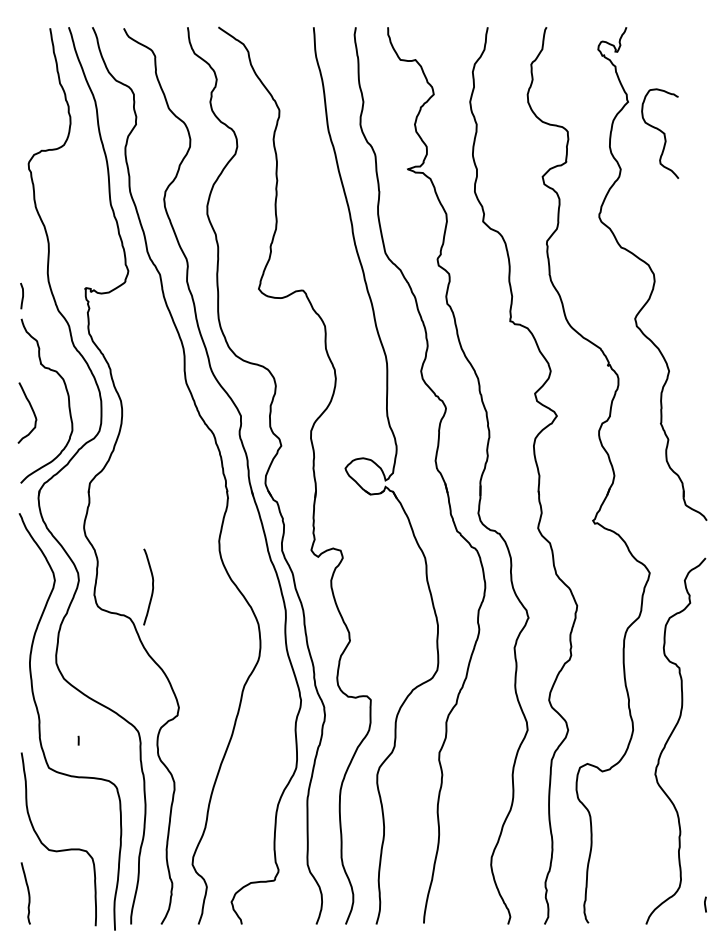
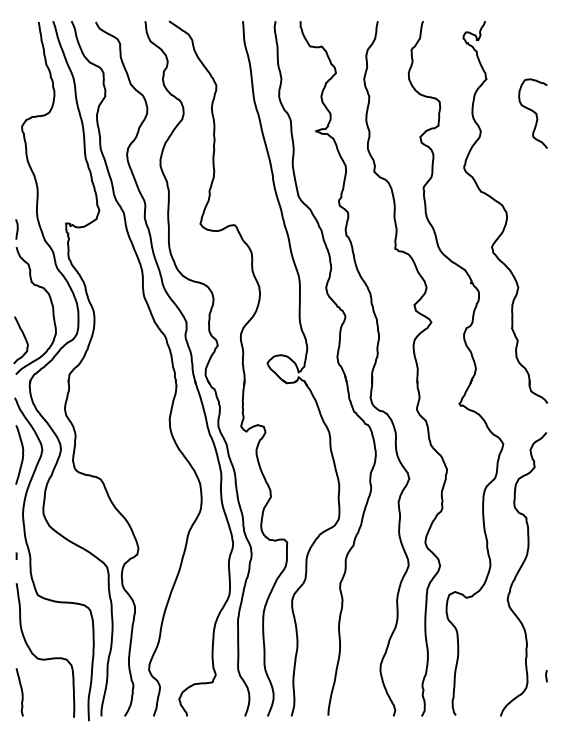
curve: (661, 132) -> (534, 112), moved
curve: (31, 409) -> (24, 337), moved
curve: (152, 586) -> (22, 454), moved
line: (78, 740) -> (16, 556), moved
line: (705, 904) -> (546, 676), moved

